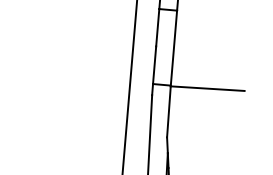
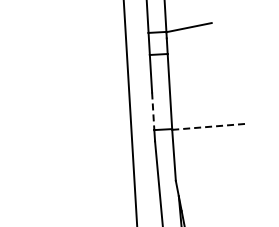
line: (154, 65) -> (153, 111), solid -> dashed
line: (208, 88) -> (209, 126), solid -> dashed

